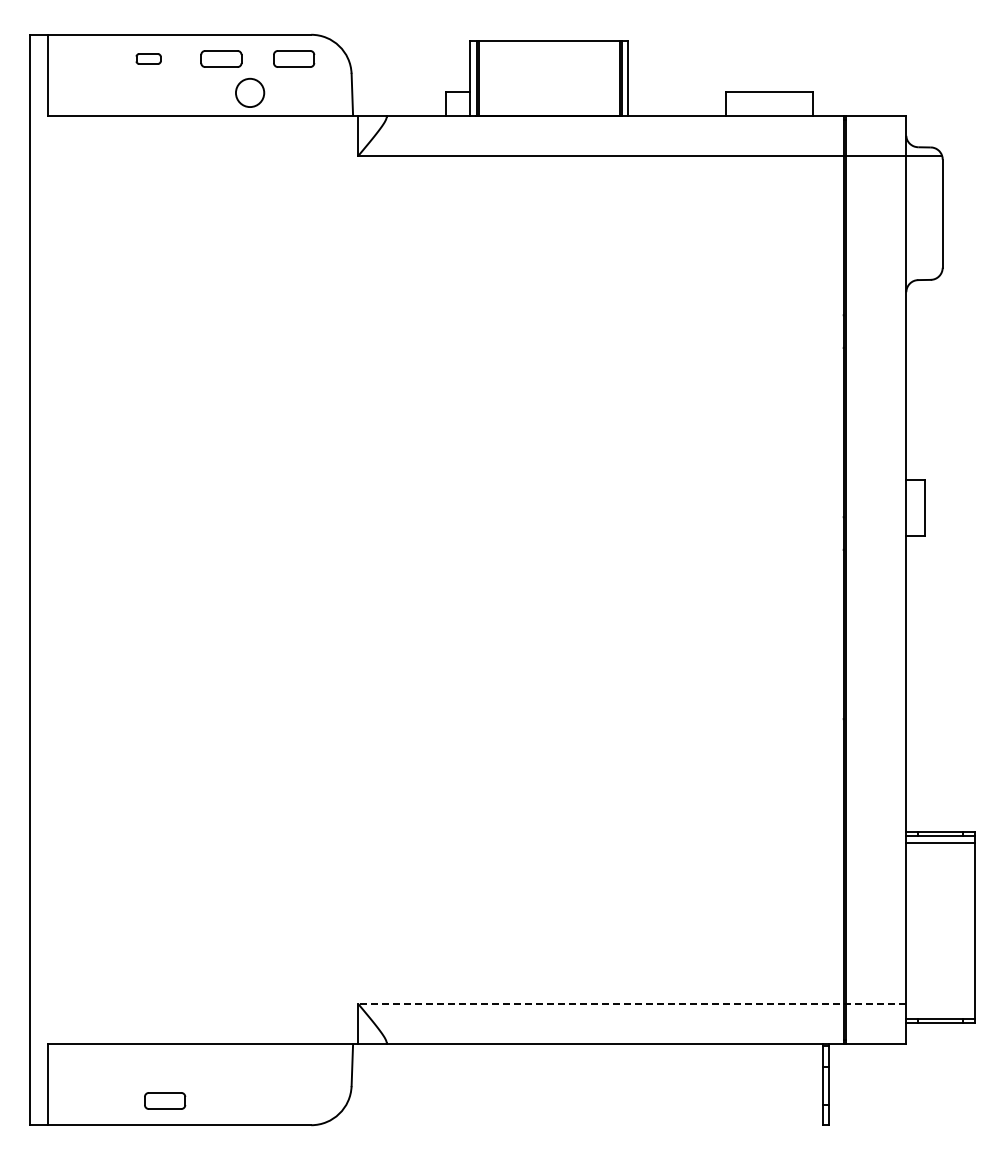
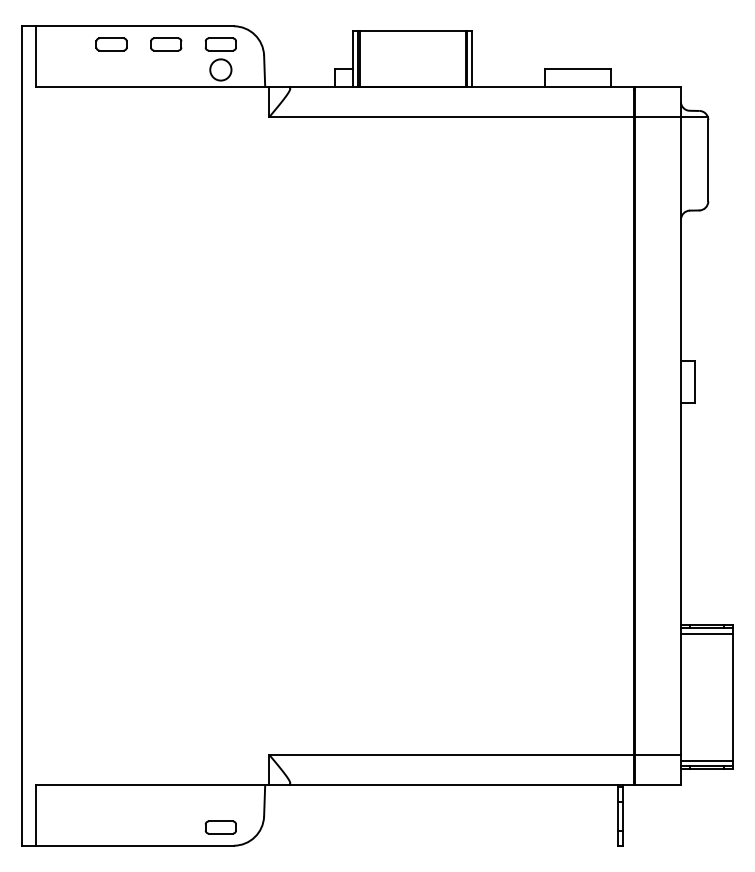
part: (148, 58) -> (111, 44), size x1.67
circle: (250, 92) -> (221, 69), moved
line: (631, 1004) -> (474, 755), dashed -> solid
line: (940, 1012) -> (706, 761), added
part: (165, 1100) -> (221, 827), moved

